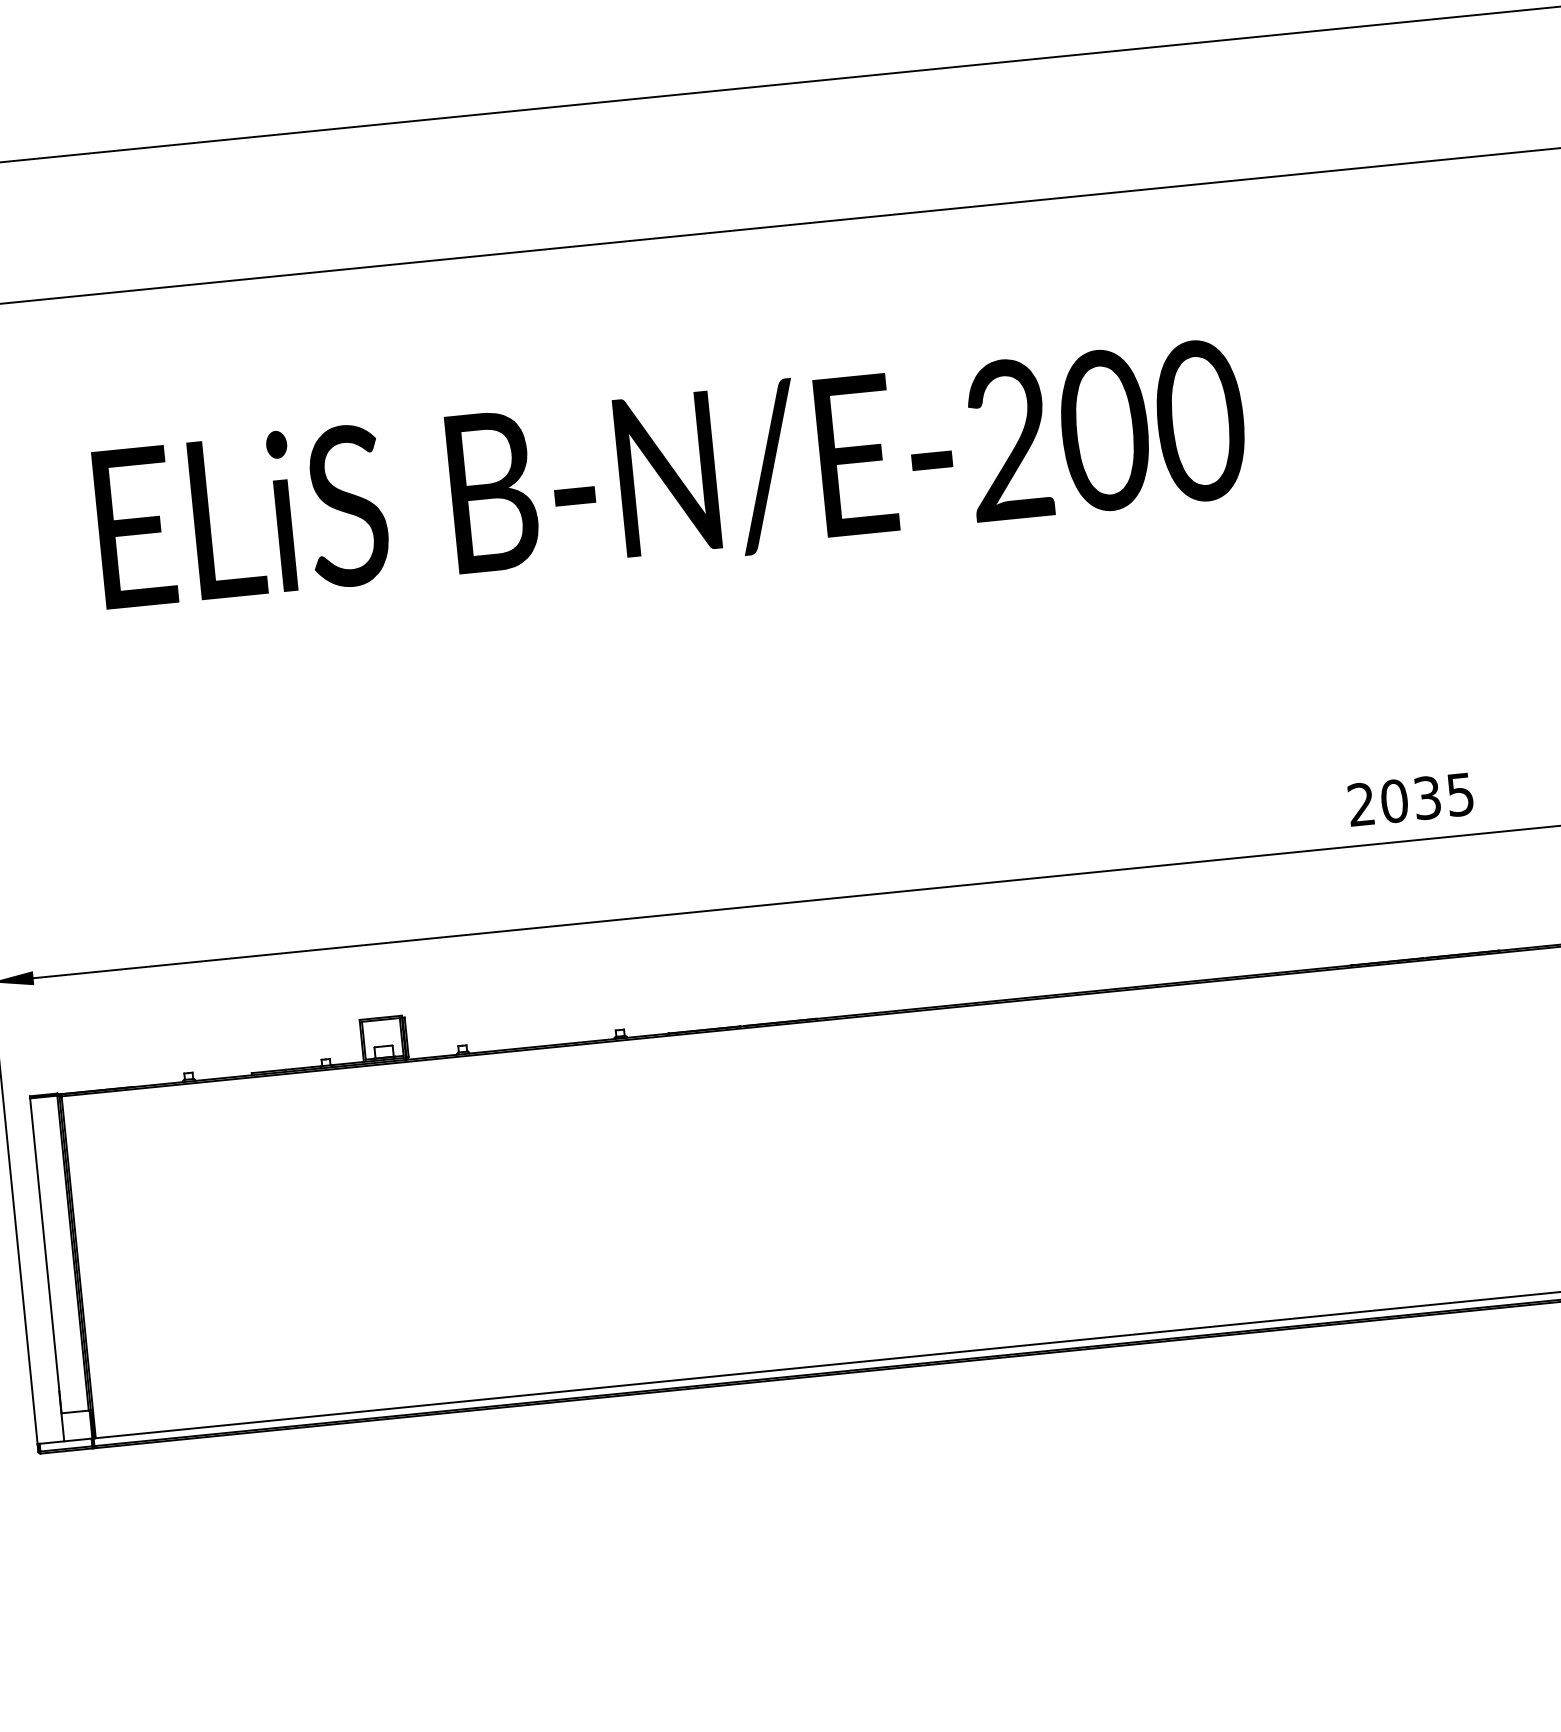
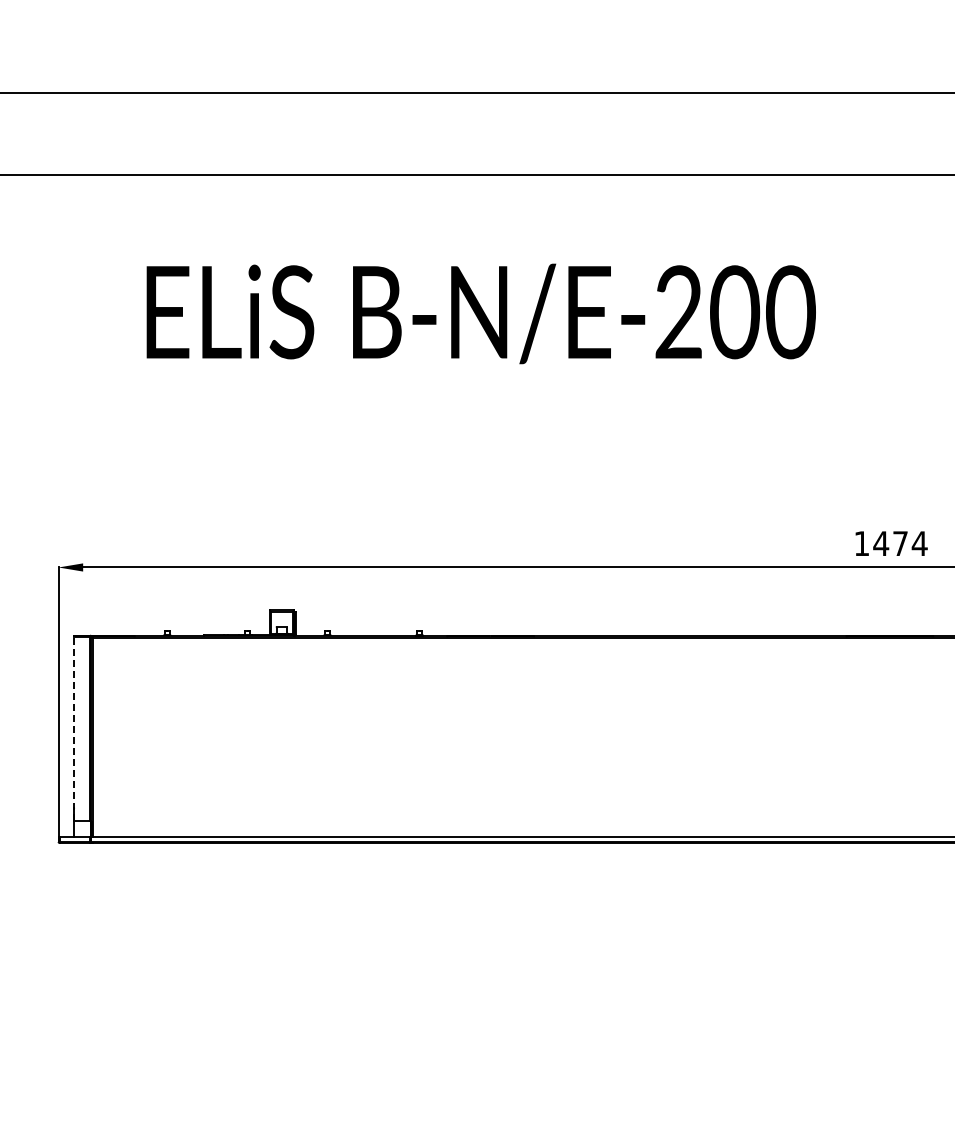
text: (1410, 799) -> (890, 543), 2035 -> 1474
line: (46, 1255) -> (74, 728), solid -> dashed

